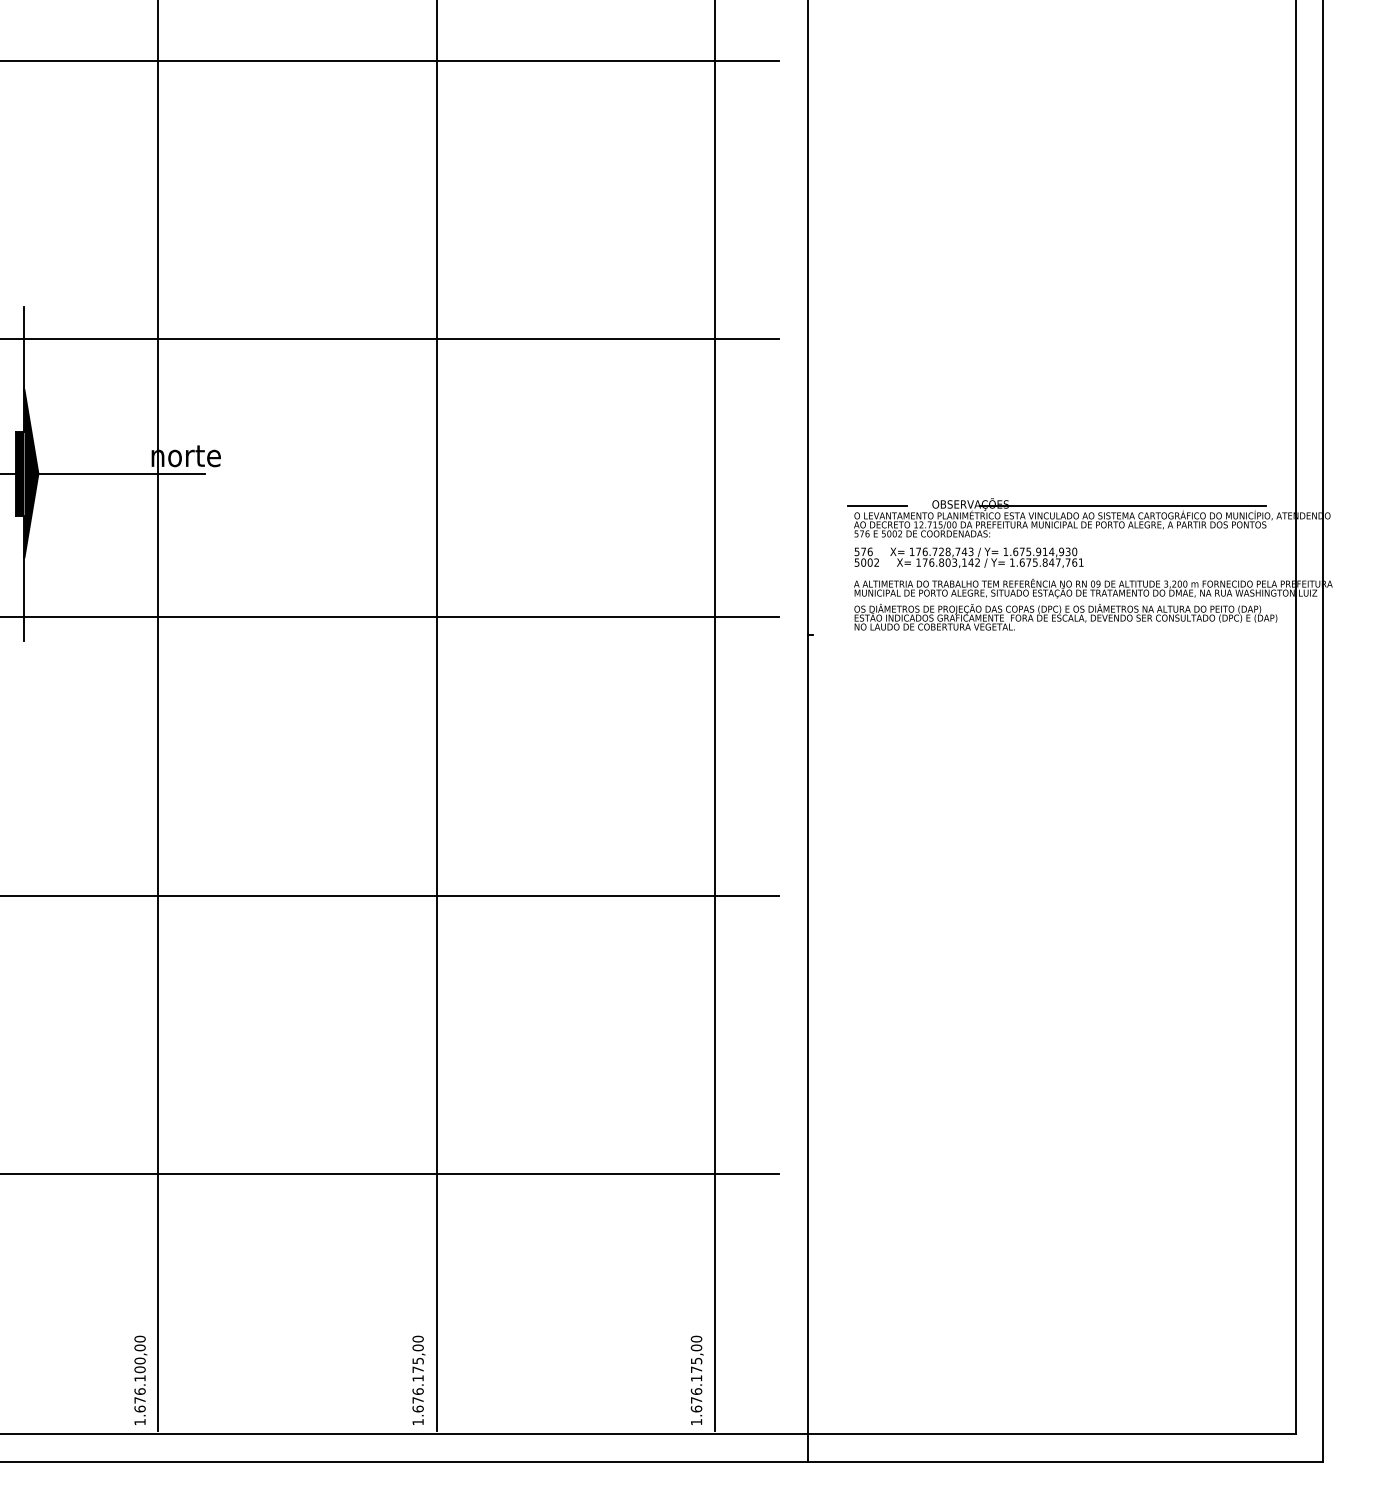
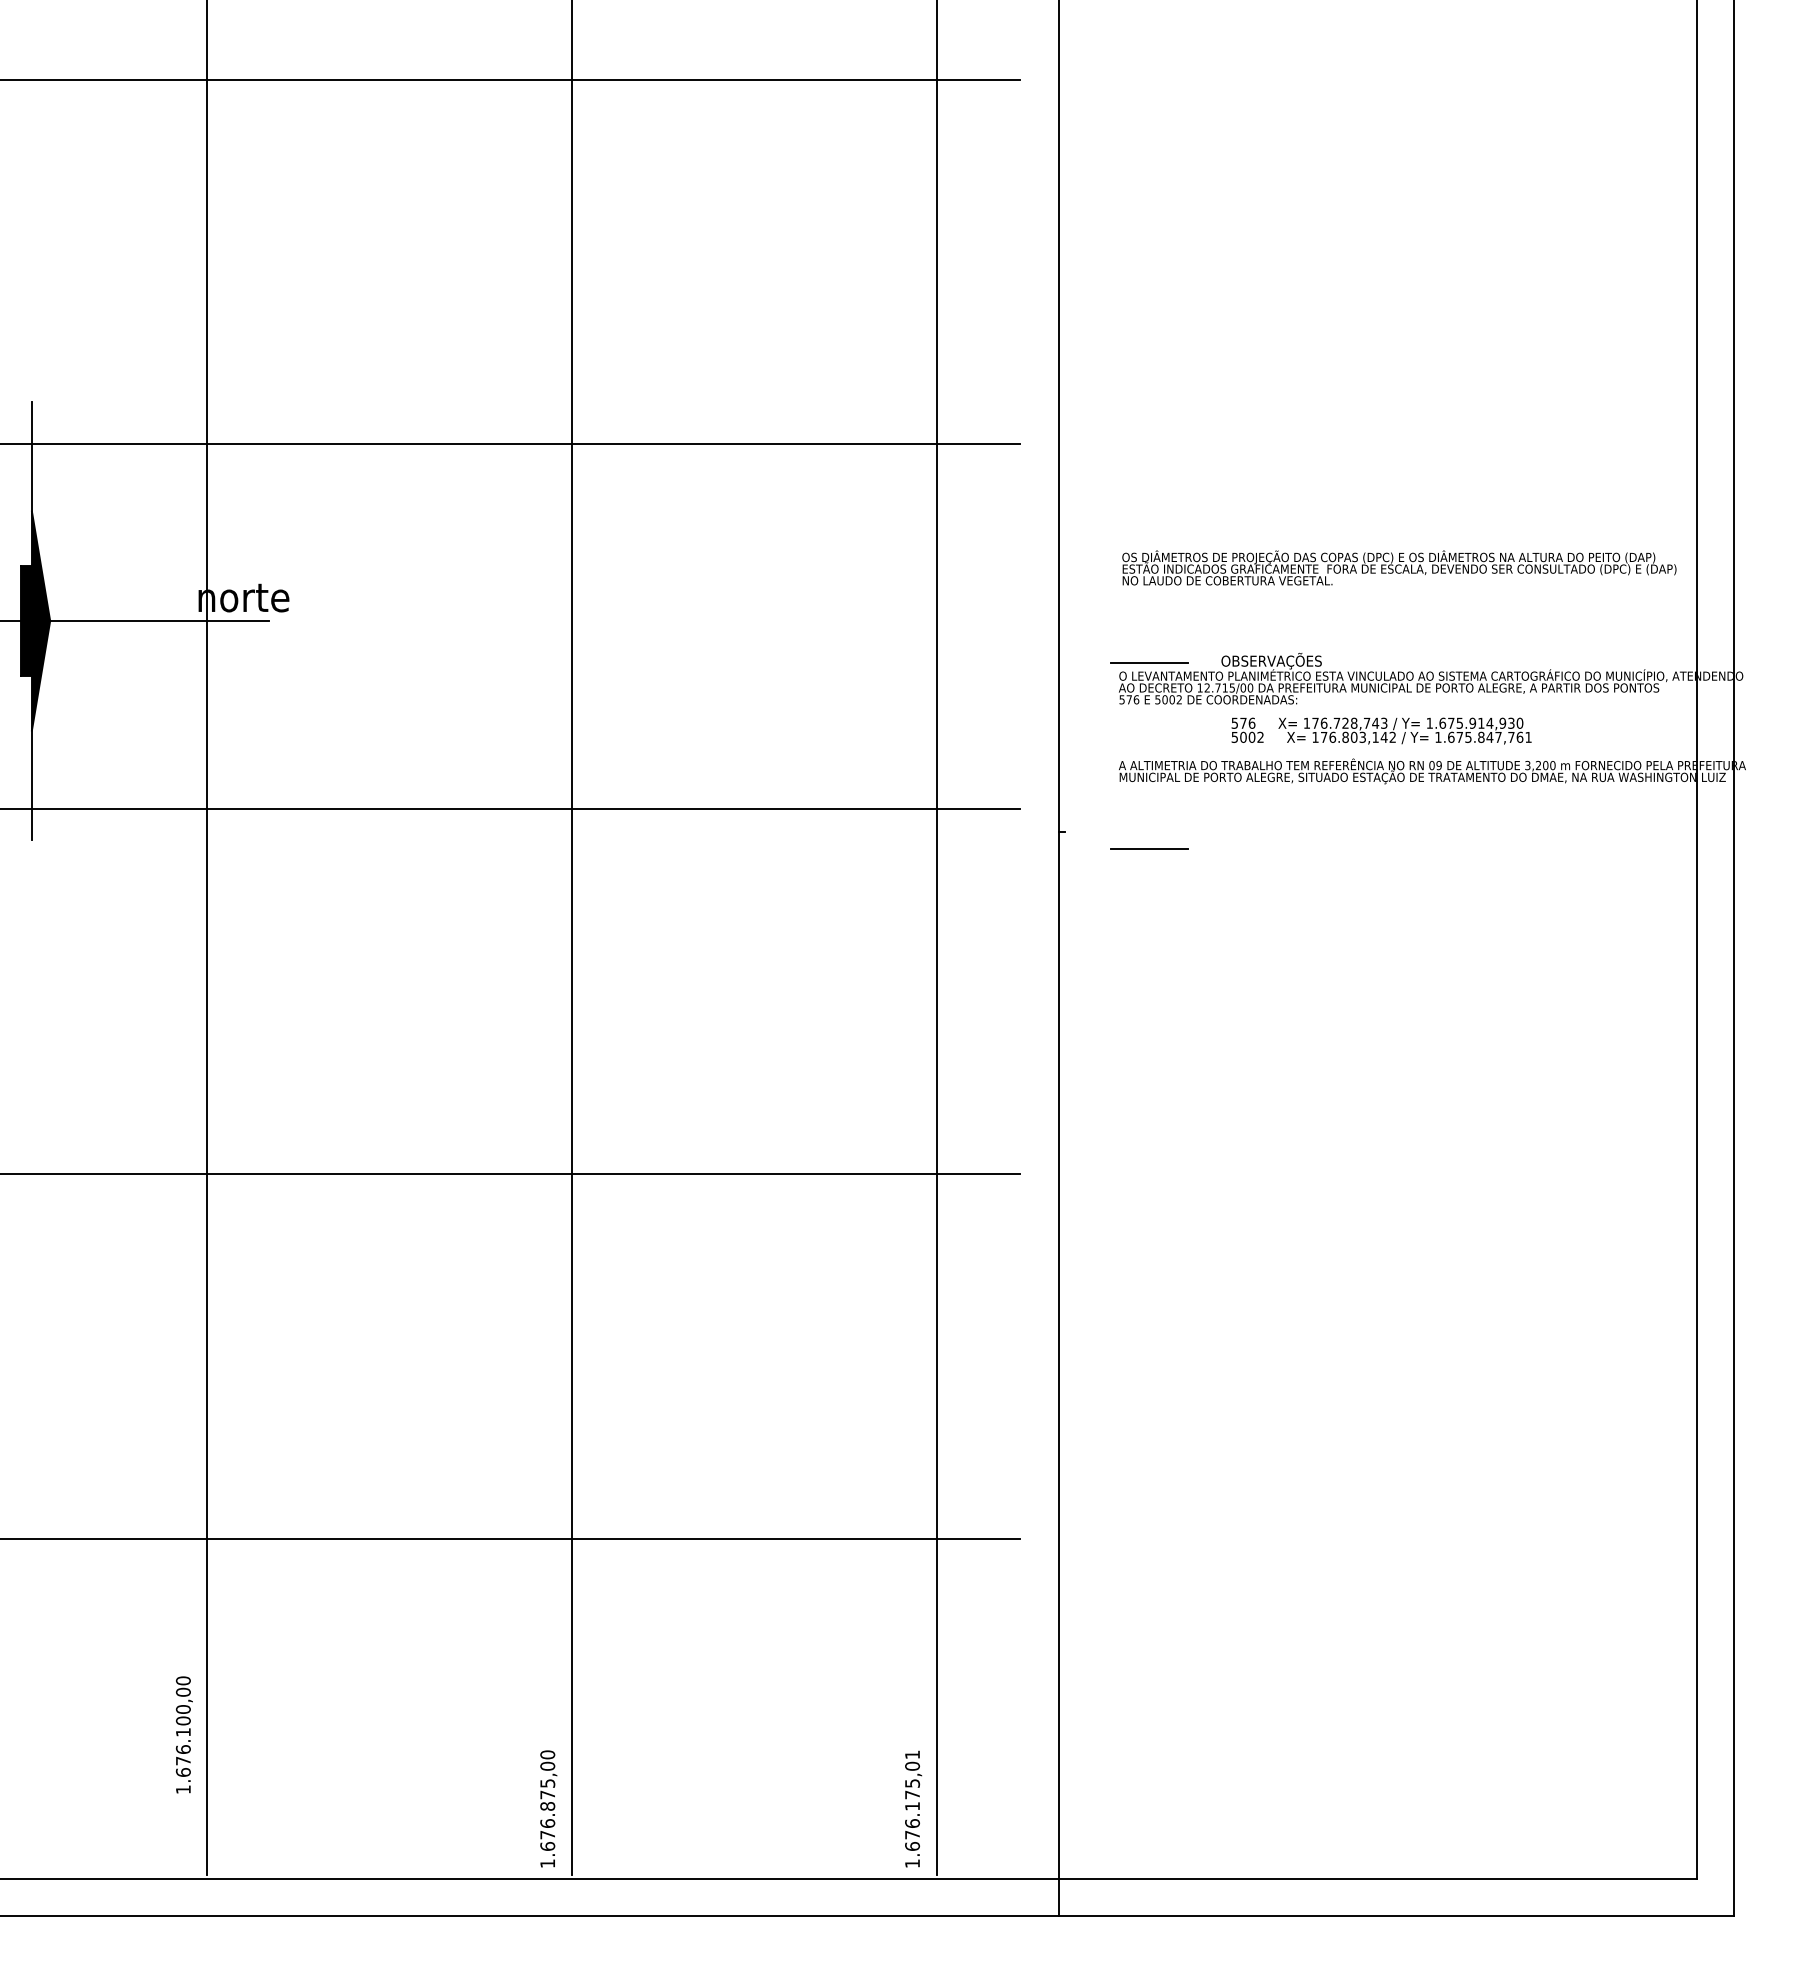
line: (1122, 505) -> (1470, 662), removed
text: (969, 557) -> (1381, 730), moved
text: (1065, 616) -> (1399, 567), moved
line: (877, 647) -> (1149, 848), added
text: (696, 1338) -> (912, 1754), 1.676.175,00 -> 1.676.175,01
text: (417, 1378) -> (547, 1806), 1.676.175,00 -> 1.676.875,00
text: (140, 1380) -> (183, 1734), moved

